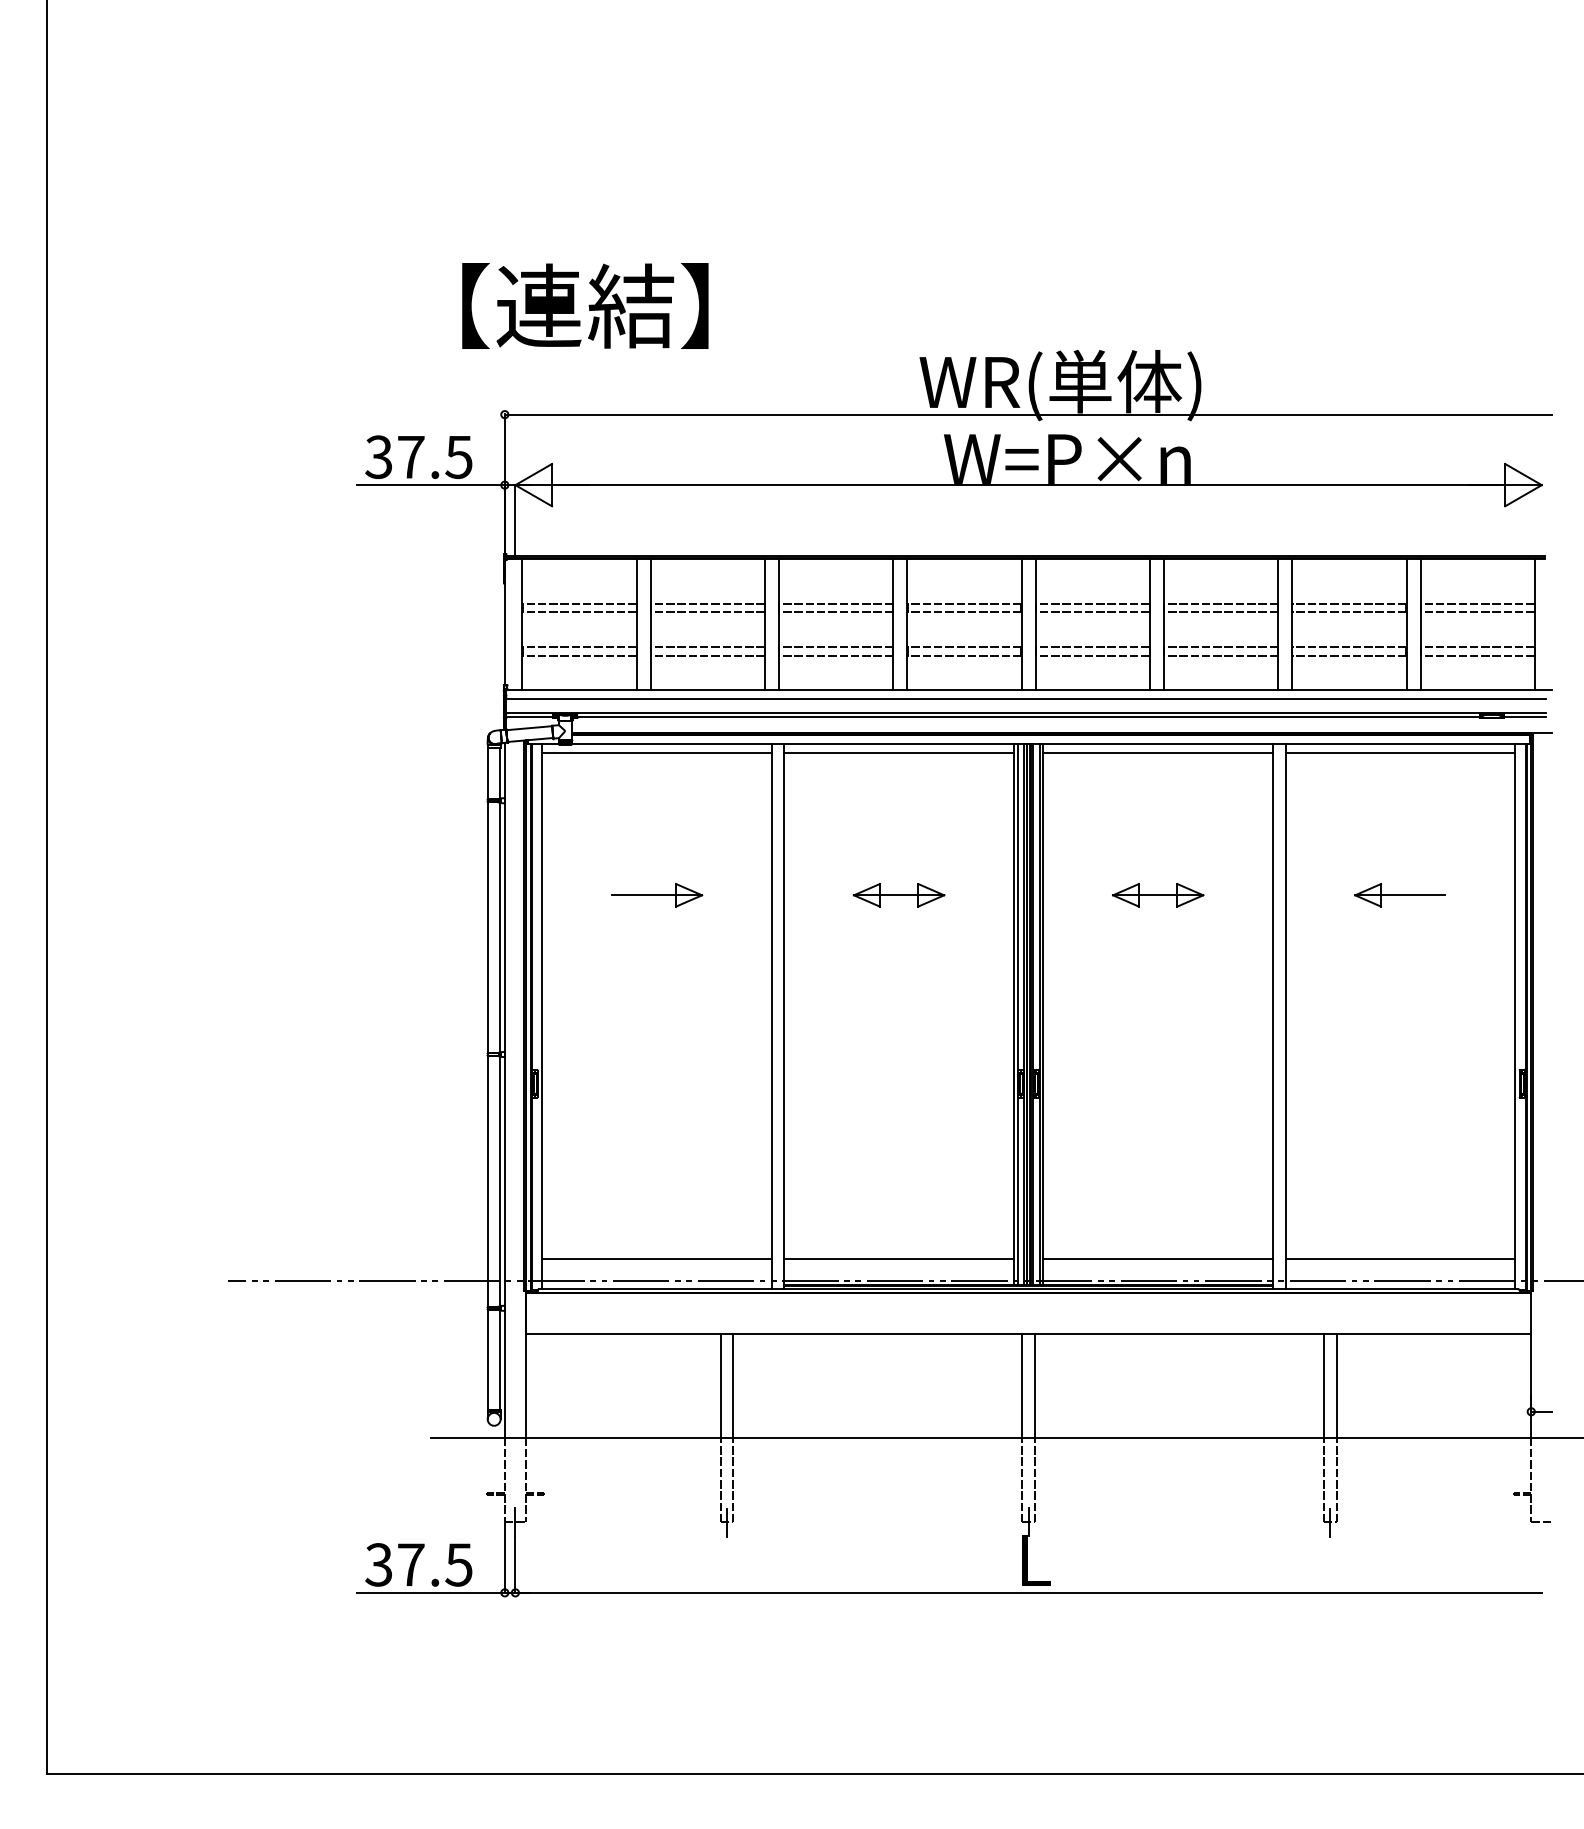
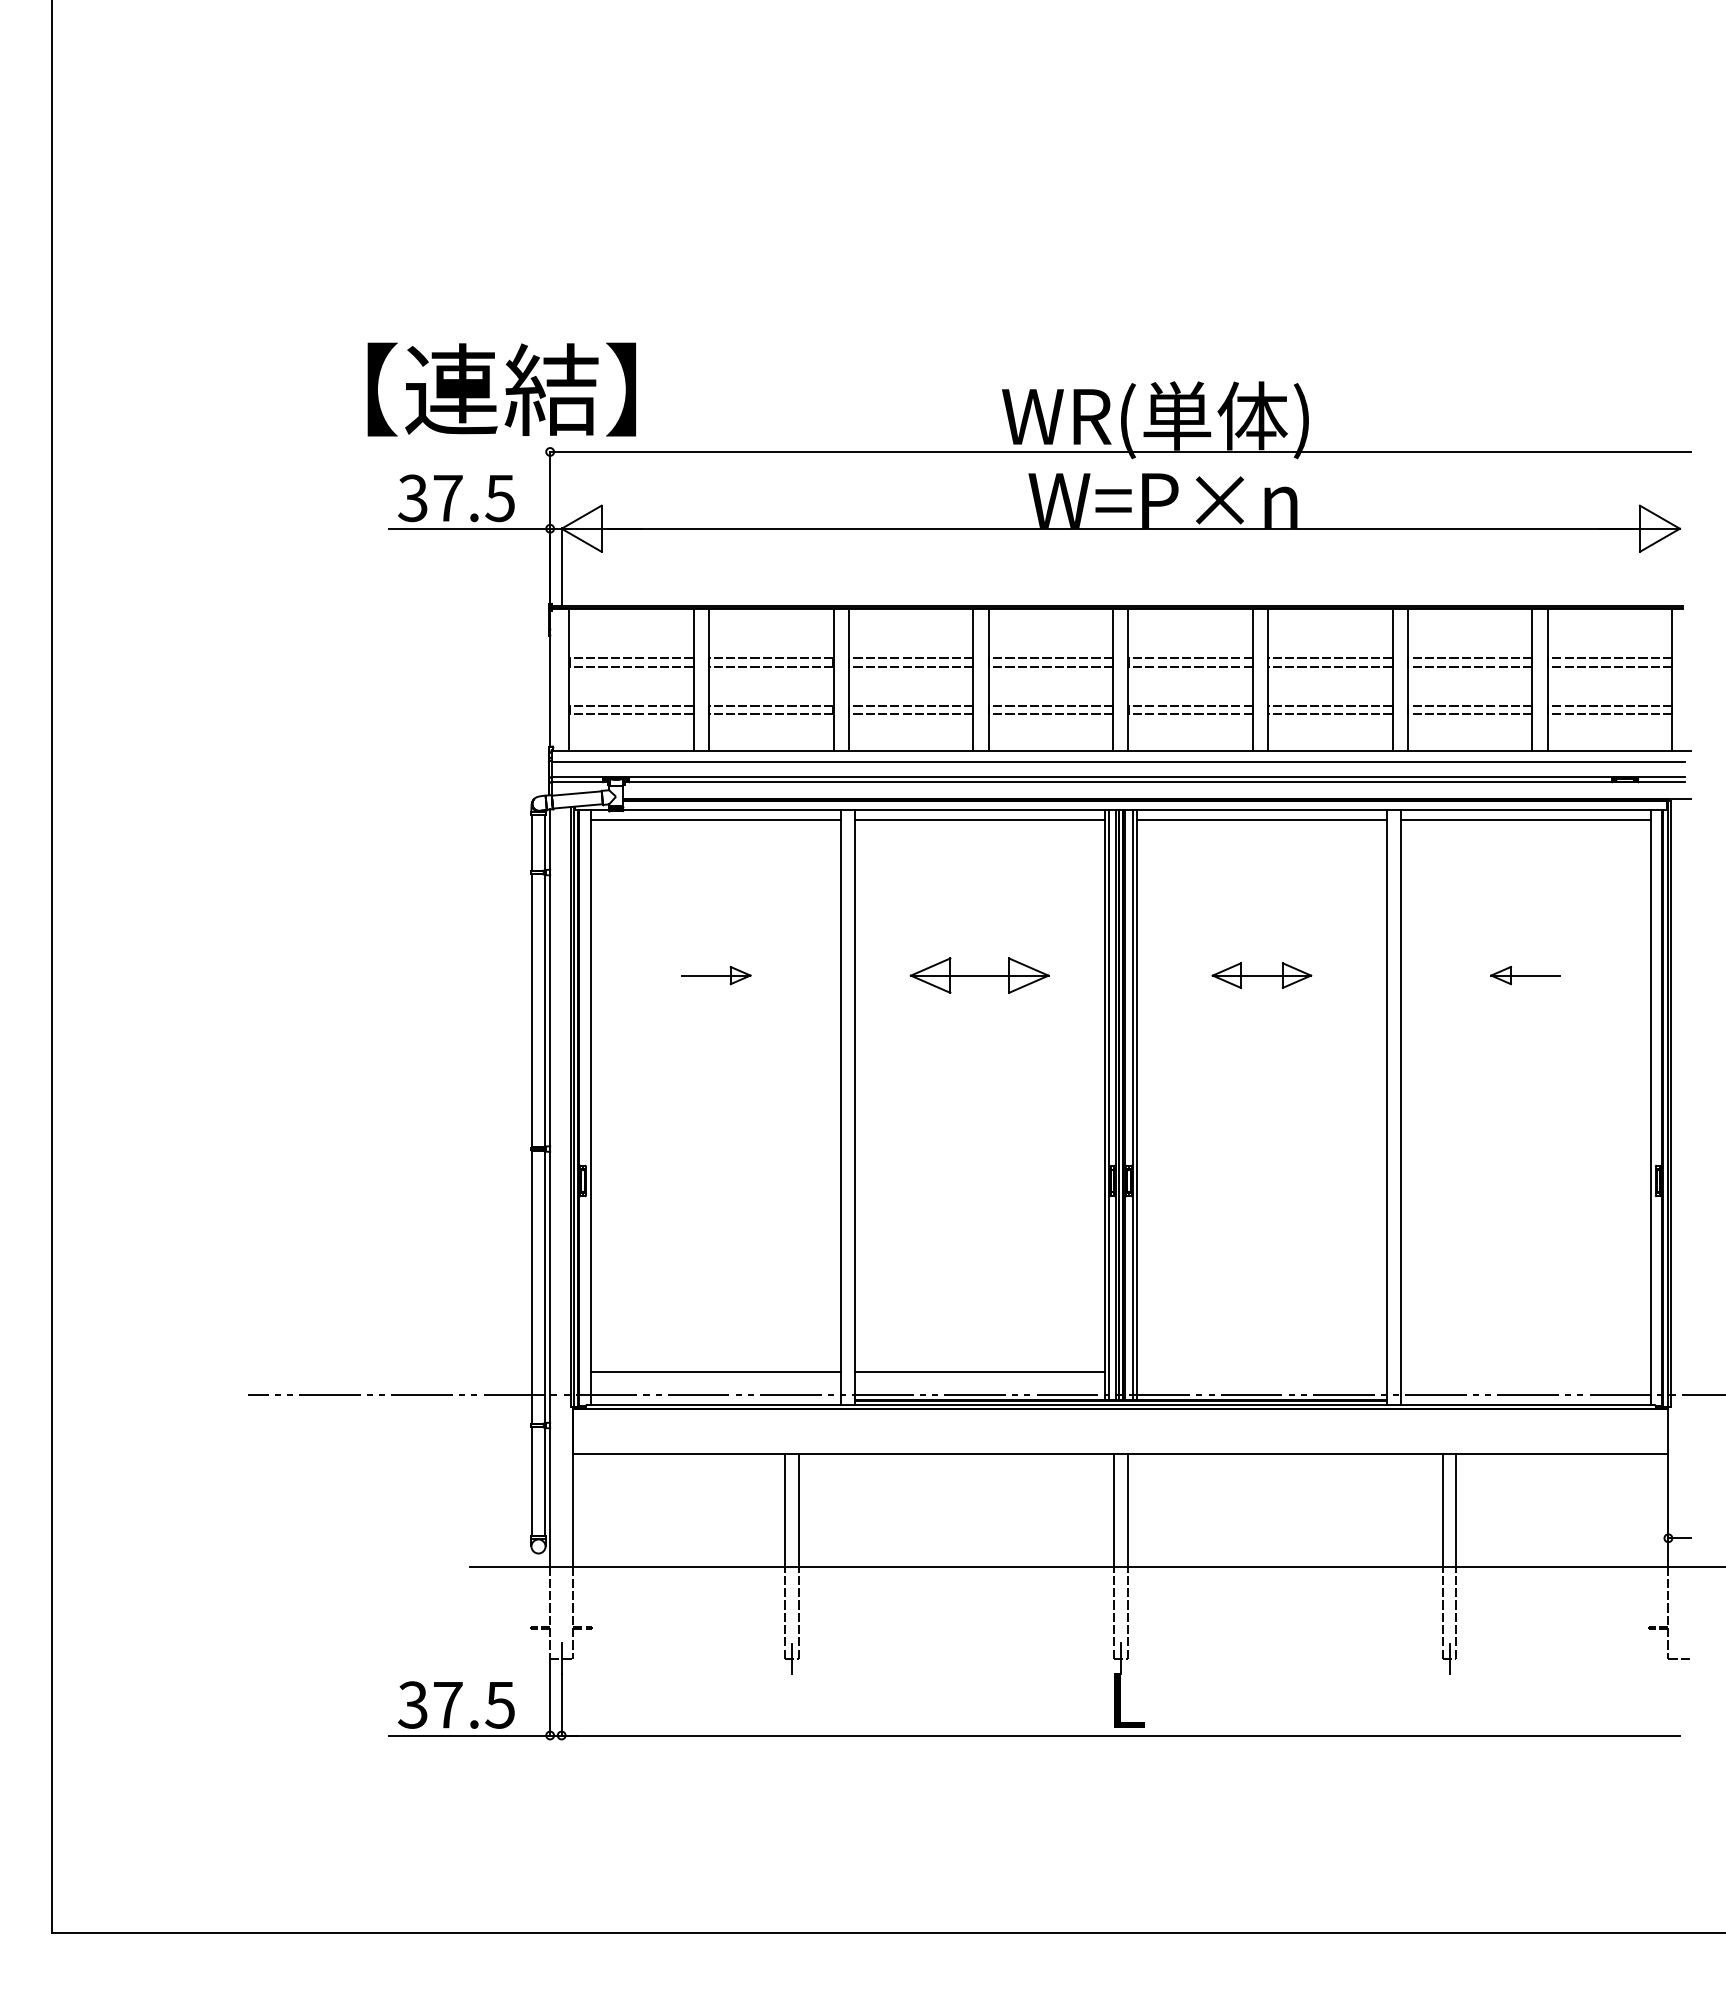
text: (585, 305) -> (501, 389), moved
part: (657, 895) -> (716, 975), size x0.7
part: (898, 895) -> (979, 975), size x1.4
part: (1400, 895) -> (1525, 975), size x0.7
line: (1157, 1259) -> (1261, 1372), removed
line: (1400, 1259) -> (1525, 1372), removed

